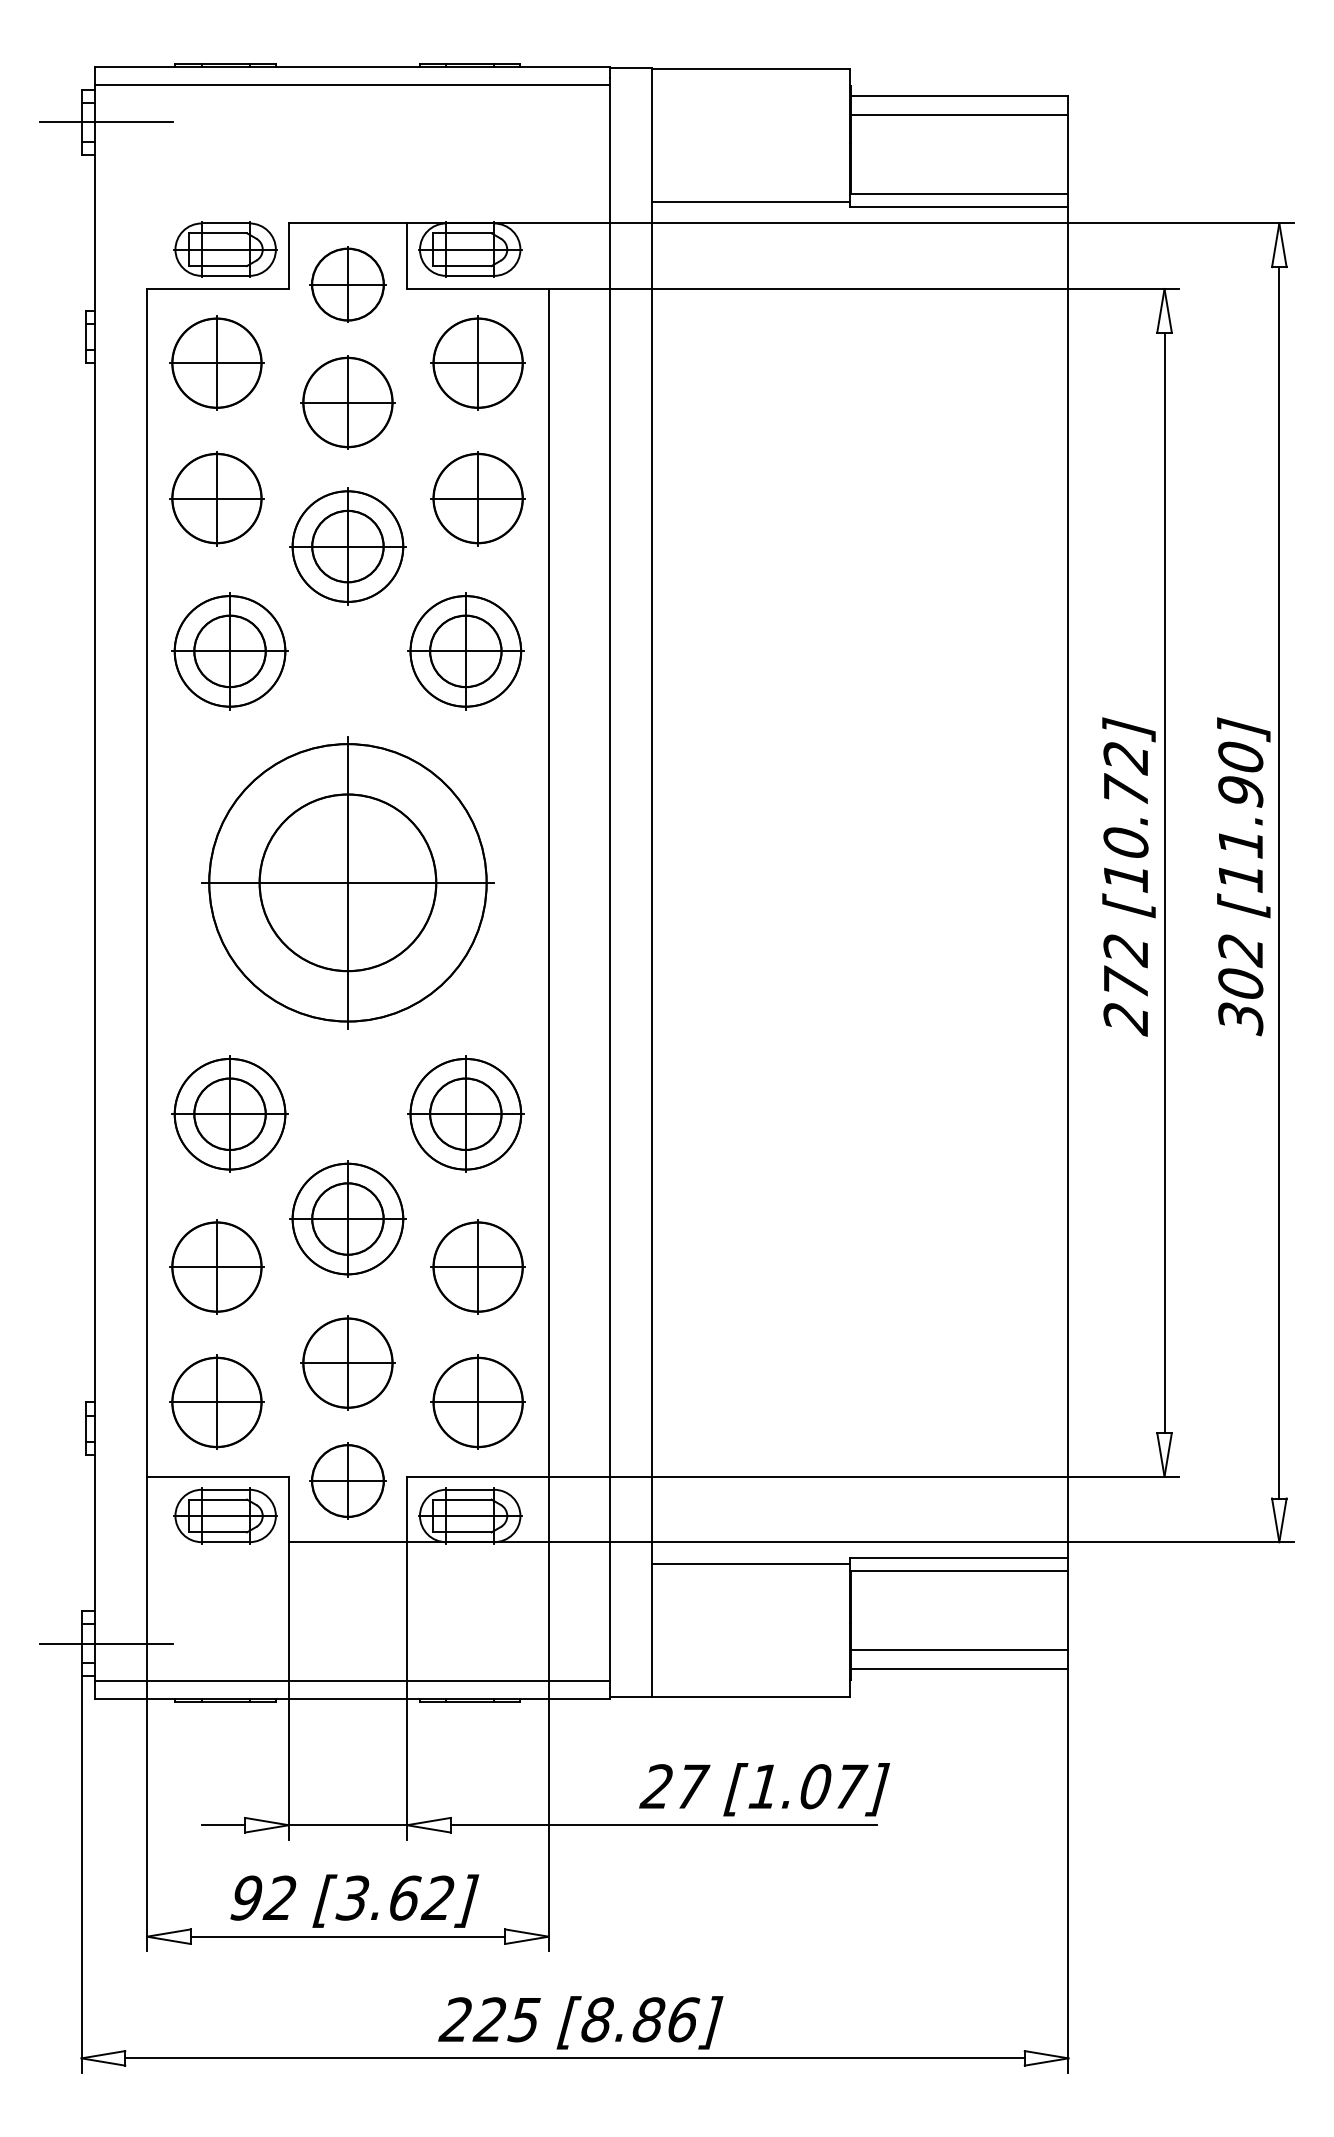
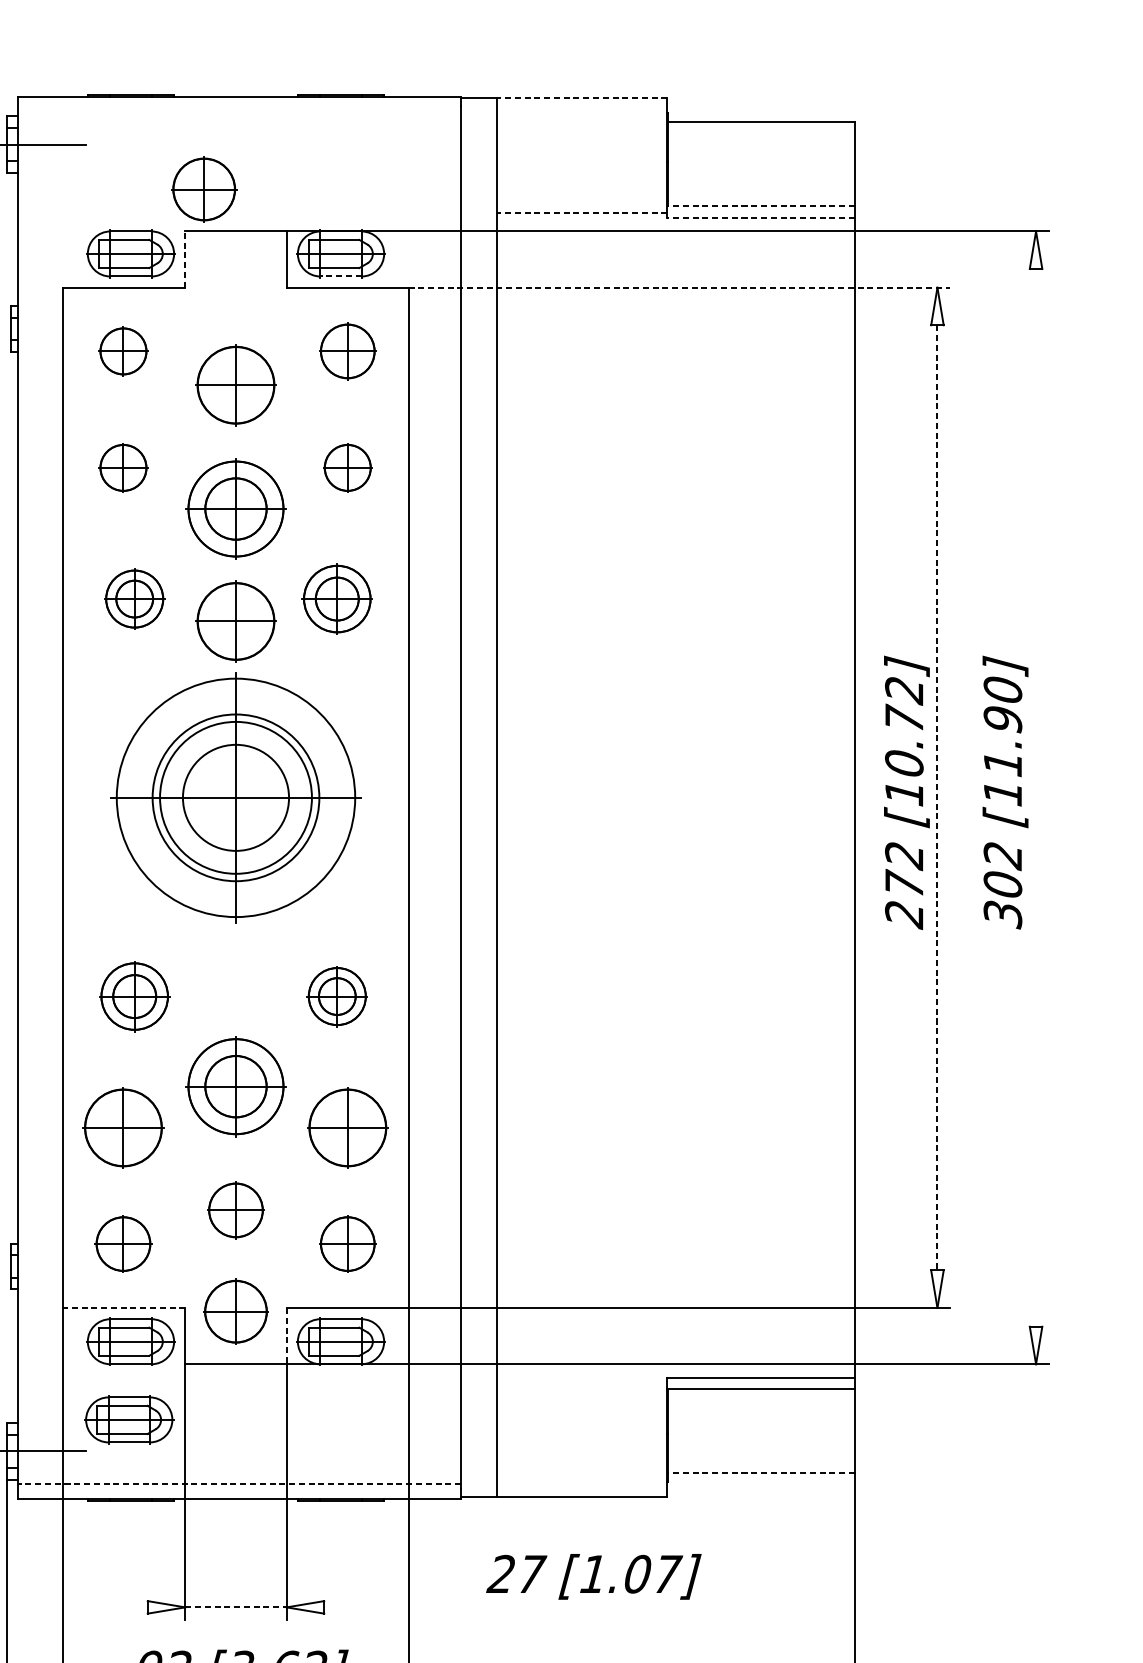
line: (750, 68) -> (581, 98), solid -> dashed
line: (351, 84) -> (239, 112), removed
line: (959, 115) -> (761, 138), removed
line: (958, 194) -> (760, 206), solid -> dashed
line: (750, 201) -> (581, 212), solid -> dashed
line: (958, 207) -> (760, 217), solid -> dashed
line: (288, 256) -> (184, 259), solid -> dashed
line: (469, 275) -> (340, 276), solid -> dashed
part: (347, 284) -> (203, 189), moved
line: (864, 288) -> (679, 287), solid -> dashed
part: (216, 362) -> (123, 350), size x0.6
part: (477, 362) -> (347, 350), size x0.7
part: (216, 498) -> (123, 467), size x0.6
part: (477, 498) -> (347, 467), size x0.6
part: (229, 651) -> (134, 599), size x0.6
part: (465, 651) -> (336, 599), size x0.7
part: (347, 677) -> (235, 621), added
circle: (347, 882) -> (235, 797), size x0.7
circle: (347, 882) -> (235, 797), size x0.7
line: (1279, 882) -> (1036, 797), removed
line: (1164, 883) -> (937, 798), solid -> dashed
part: (229, 1113) -> (134, 996), size x0.7
part: (465, 1113) -> (336, 996), size x0.6
part: (347, 1362) -> (235, 1209), size x0.7
part: (216, 1401) -> (123, 1243), size x0.7
part: (477, 1401) -> (347, 1243), size x0.7
line: (218, 1476) -> (124, 1307), solid -> dashed
line: (406, 1509) -> (286, 1336), solid -> dashed
line: (750, 1563) -> (581, 1382), removed
part: (223, 1606) -> (129, 1419), added
line: (959, 1650) -> (761, 1457), removed
line: (959, 1669) -> (761, 1473), solid -> dashed
line: (352, 1681) -> (239, 1483), solid -> dashed
line: (223, 1825) -> (129, 1607), removed
line: (348, 1825) -> (236, 1607), solid -> dashed
line: (663, 1825) -> (507, 1607), removed

